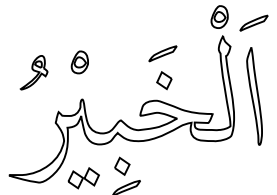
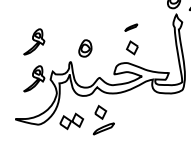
part: (162, 53) -> (130, 27), size x0.6
part: (79, 62) -> (85, 48), moved
part: (33, 121) -> (33, 78), added

